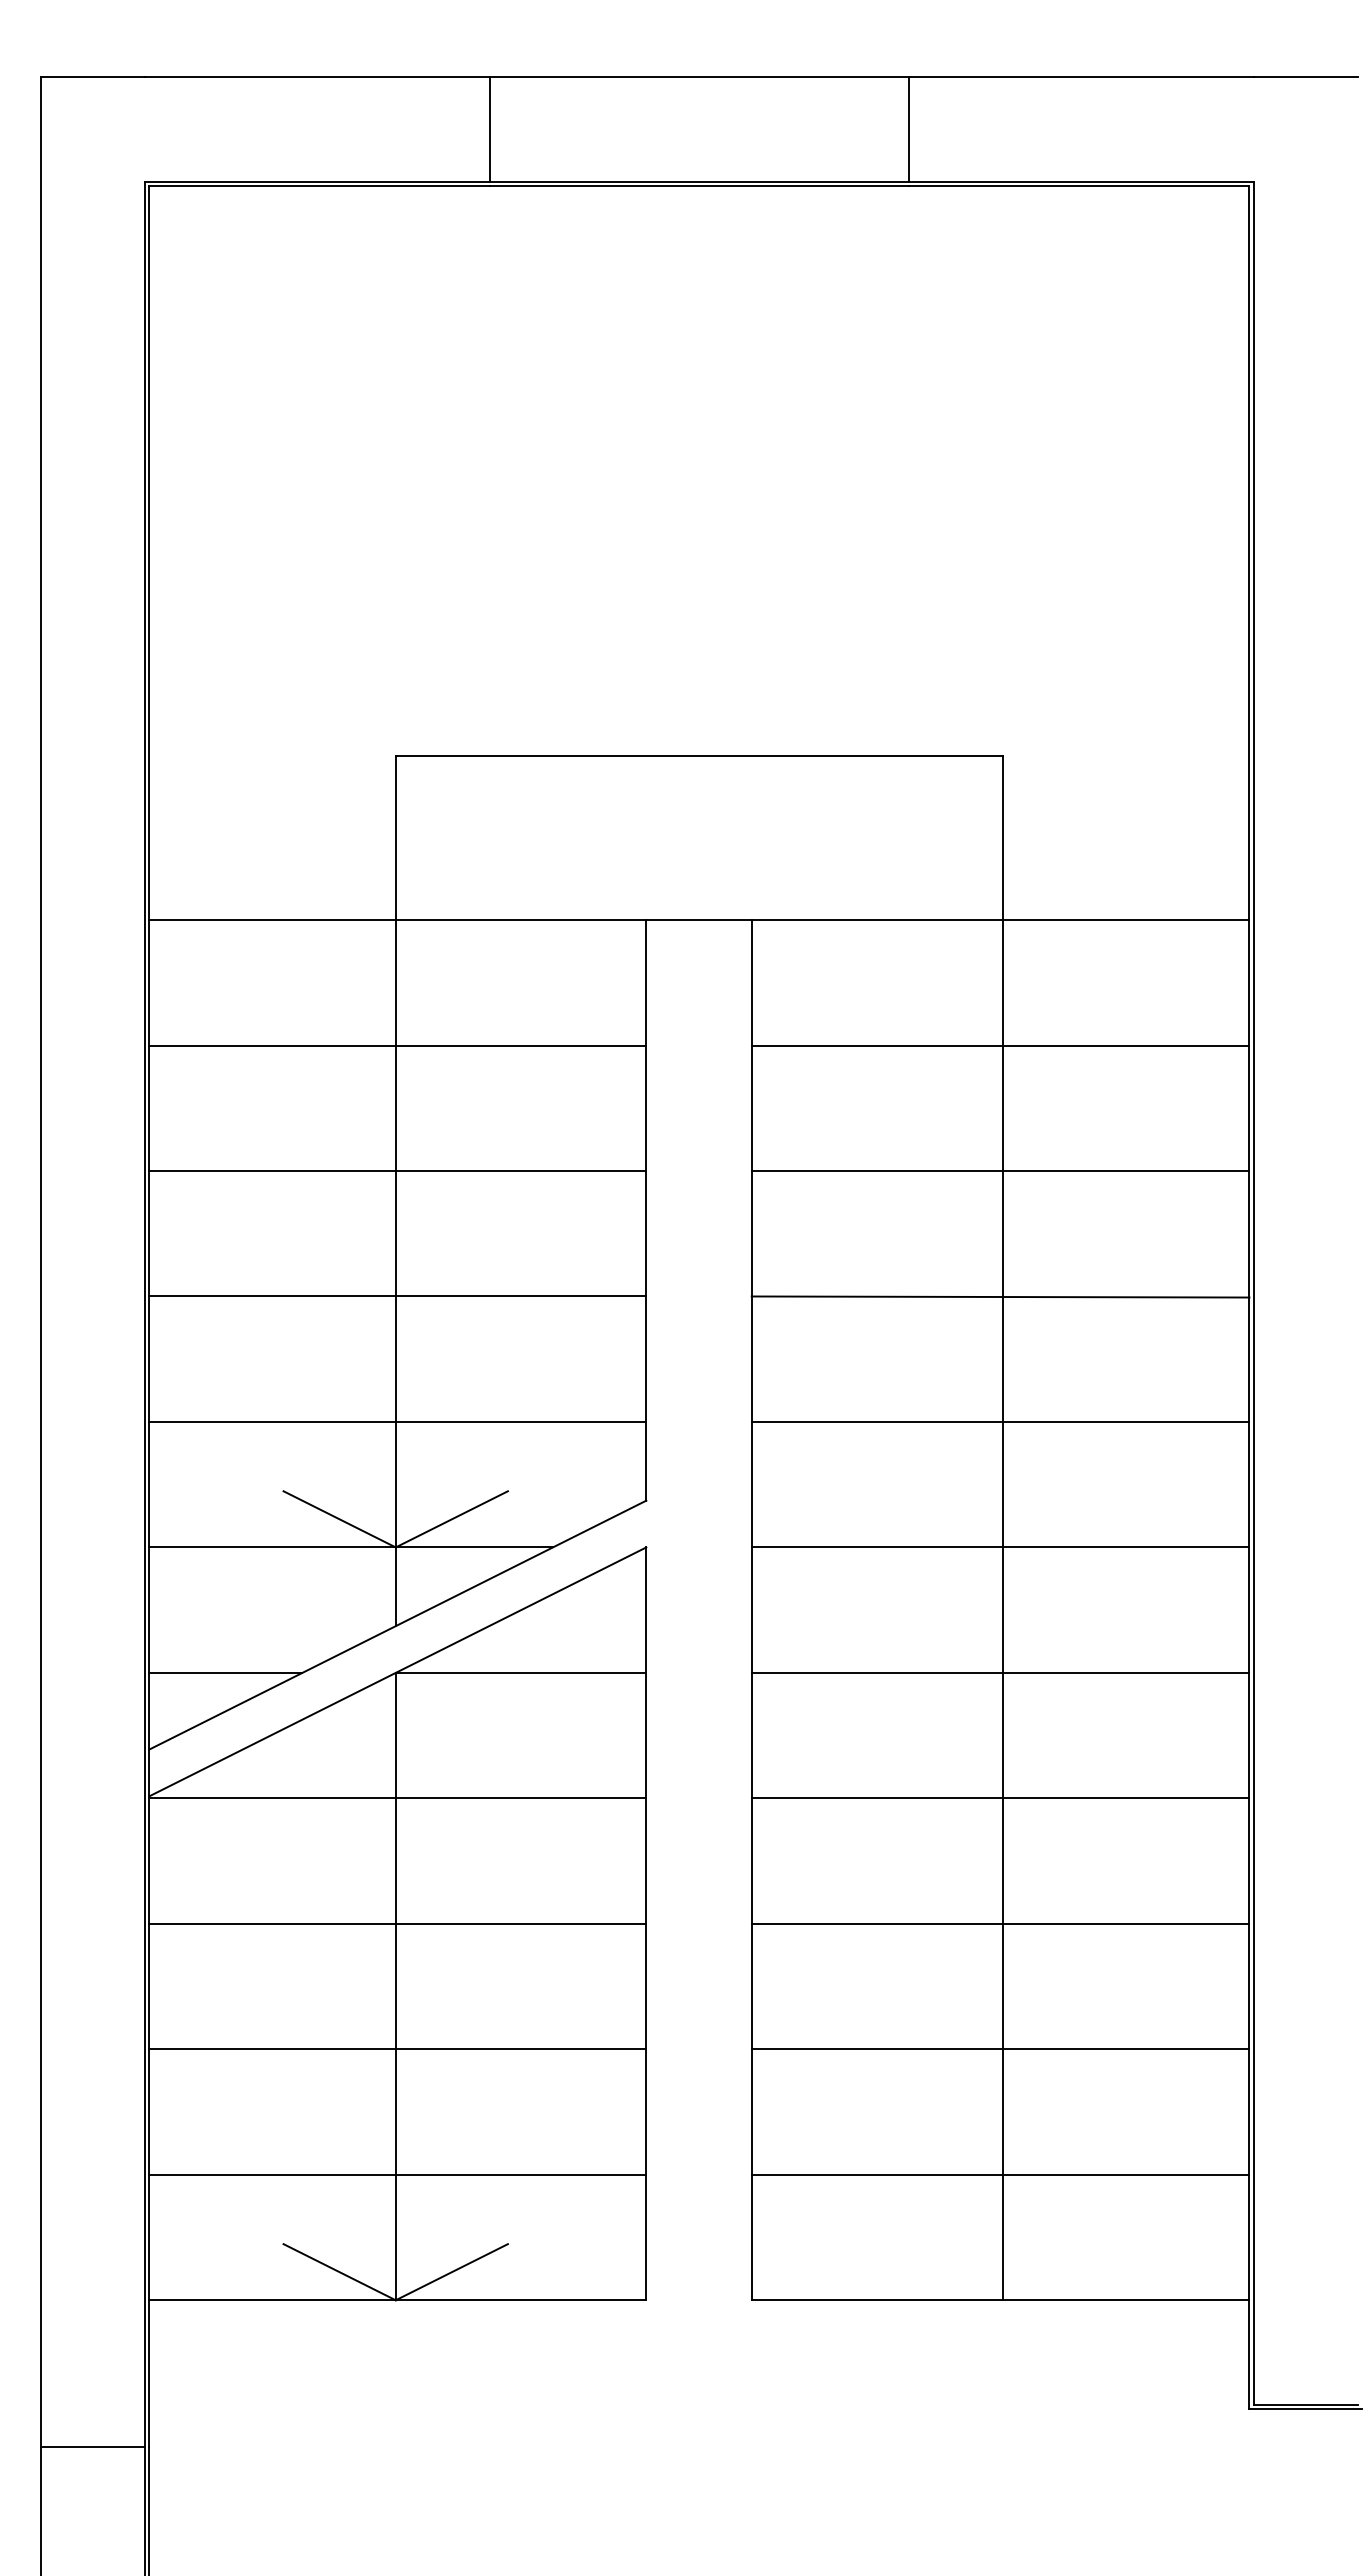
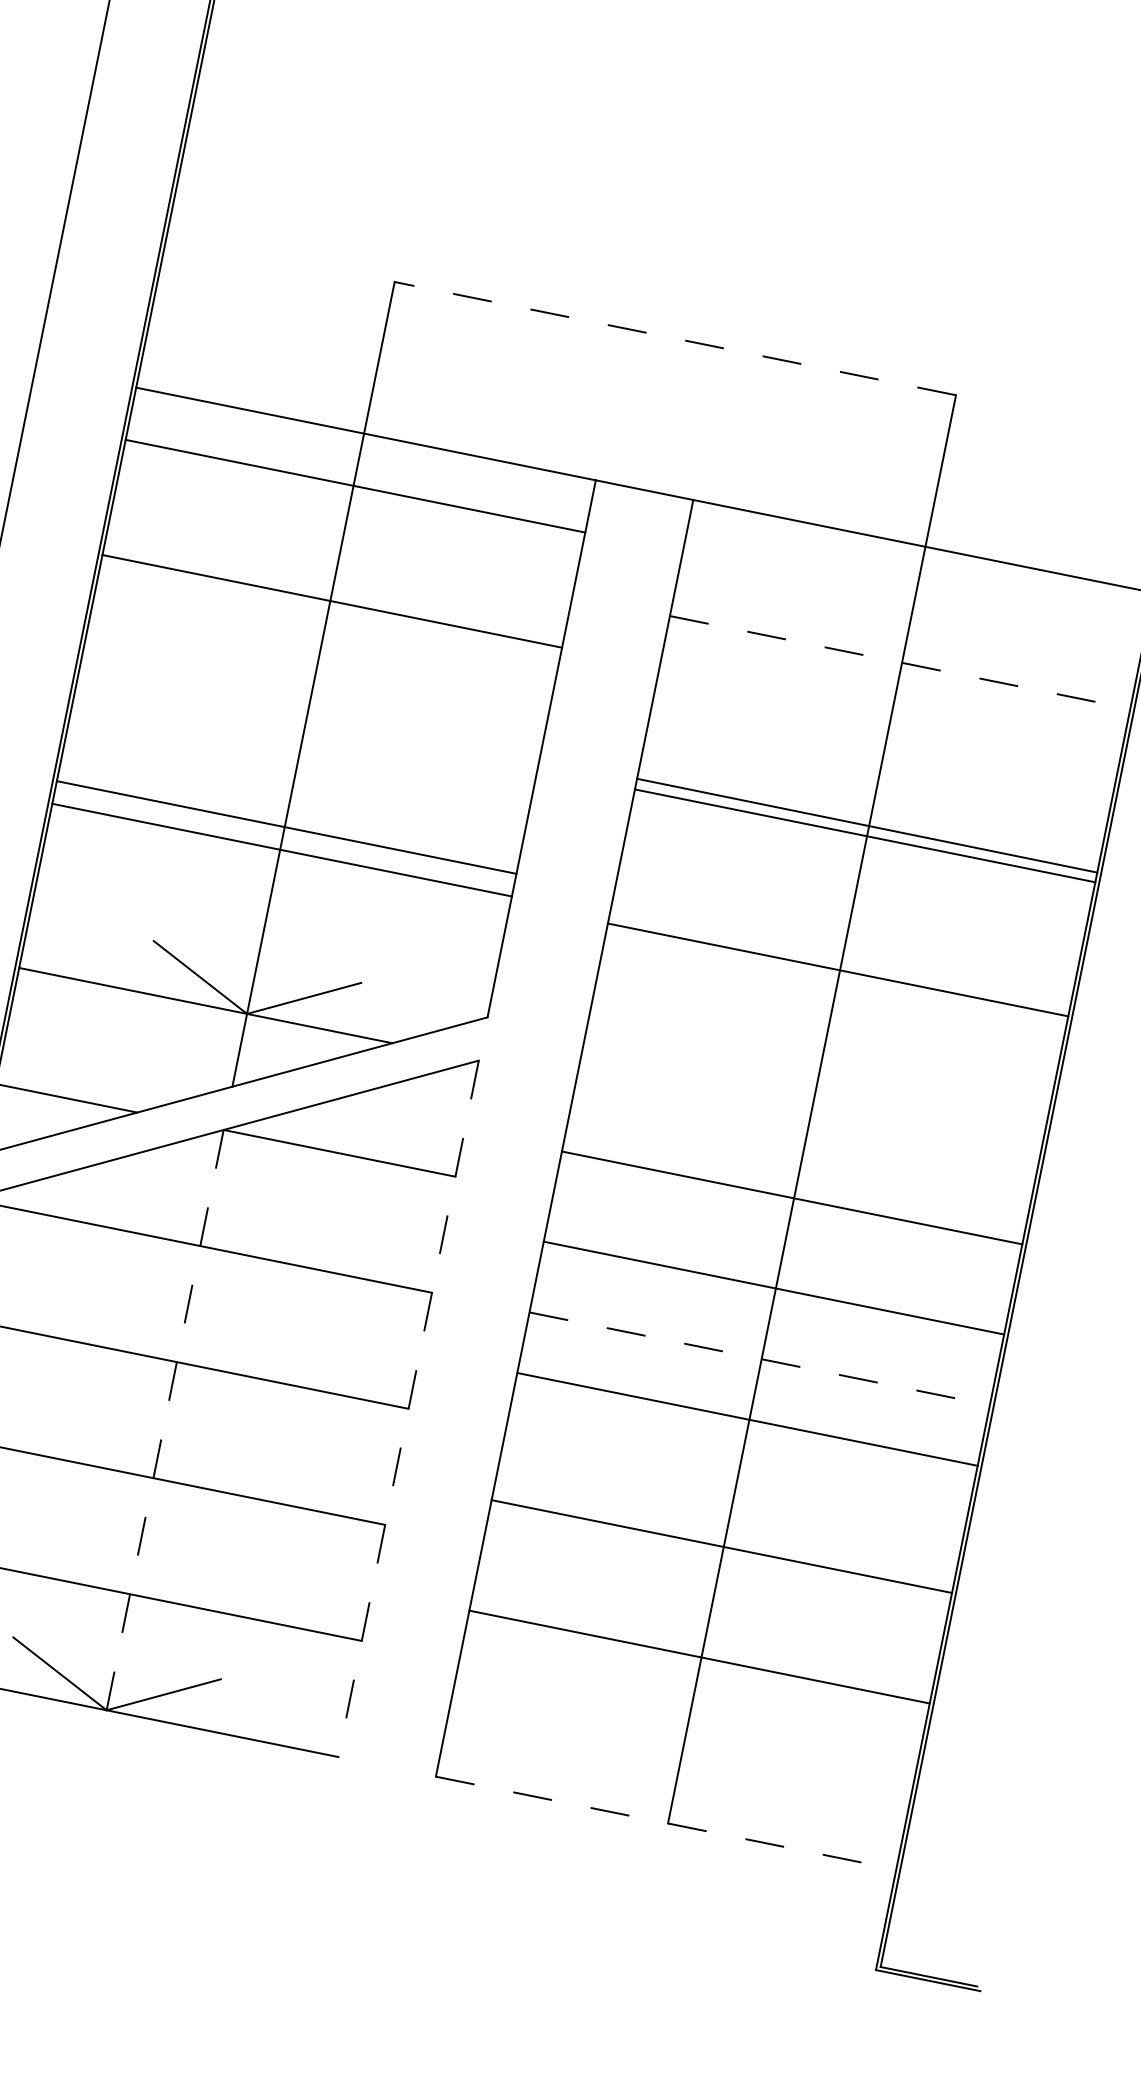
line: (698, 756) -> (674, 338), solid -> dashed
line: (397, 1045) -> (355, 486), moved
line: (1000, 1045) -> (900, 662), solid -> dashed
line: (397, 1171) -> (331, 601), moved
line: (1000, 1171) -> (864, 836), moved
line: (397, 1296) -> (286, 827), moved
line: (1000, 1296) -> (867, 825), moved
line: (397, 1421) -> (281, 849), moved
line: (1000, 1421) -> (838, 969), moved
line: (1000, 1547) -> (792, 1197), moved
line: (1000, 1672) -> (773, 1287), moved
line: (1000, 1798) -> (759, 1358), solid -> dashed
line: (1000, 1923) -> (747, 1419), moved
line: (646, 1924) -> (408, 1409), solid -> dashed
line: (395, 1986) -> (164, 1419), solid -> dashed
line: (1000, 2049) -> (721, 1546), moved
line: (1000, 2174) -> (699, 1656), moved
line: (1000, 2300) -> (665, 1823), solid -> dashed

